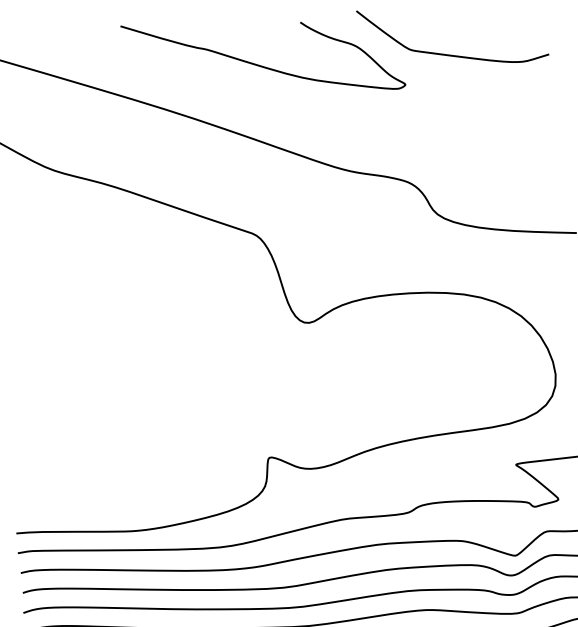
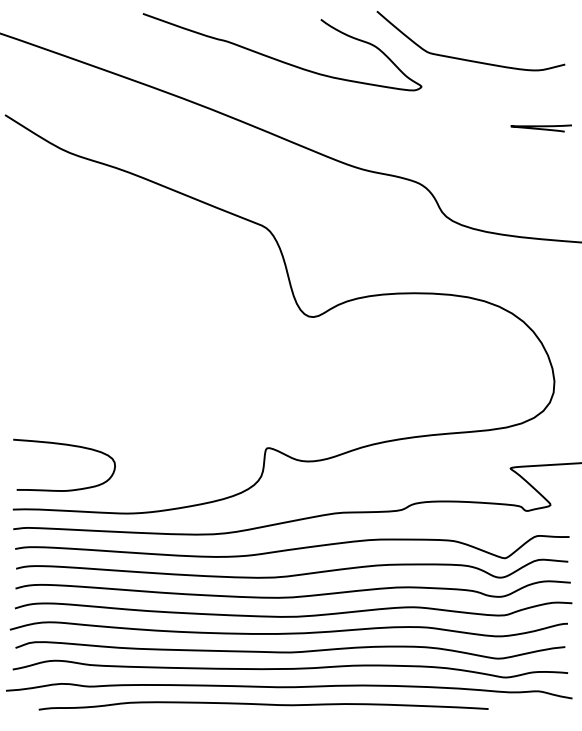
curve: (527, 120) -> (540, 128), added
curve: (71, 466) -> (70, 446), added

